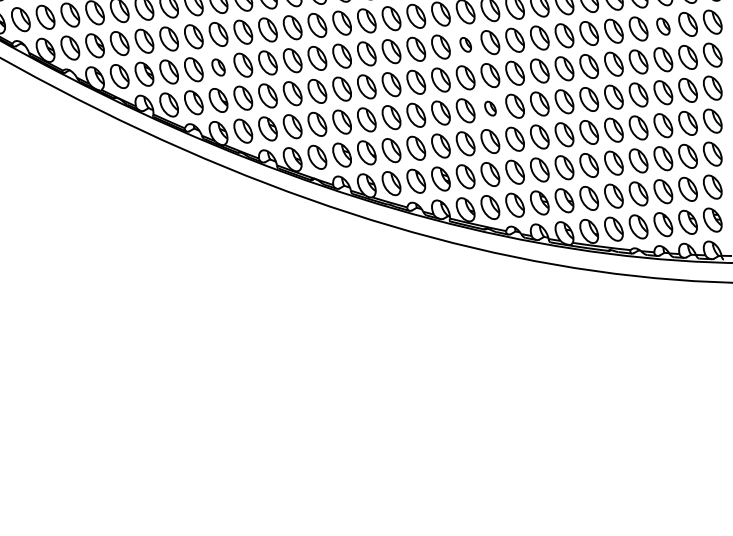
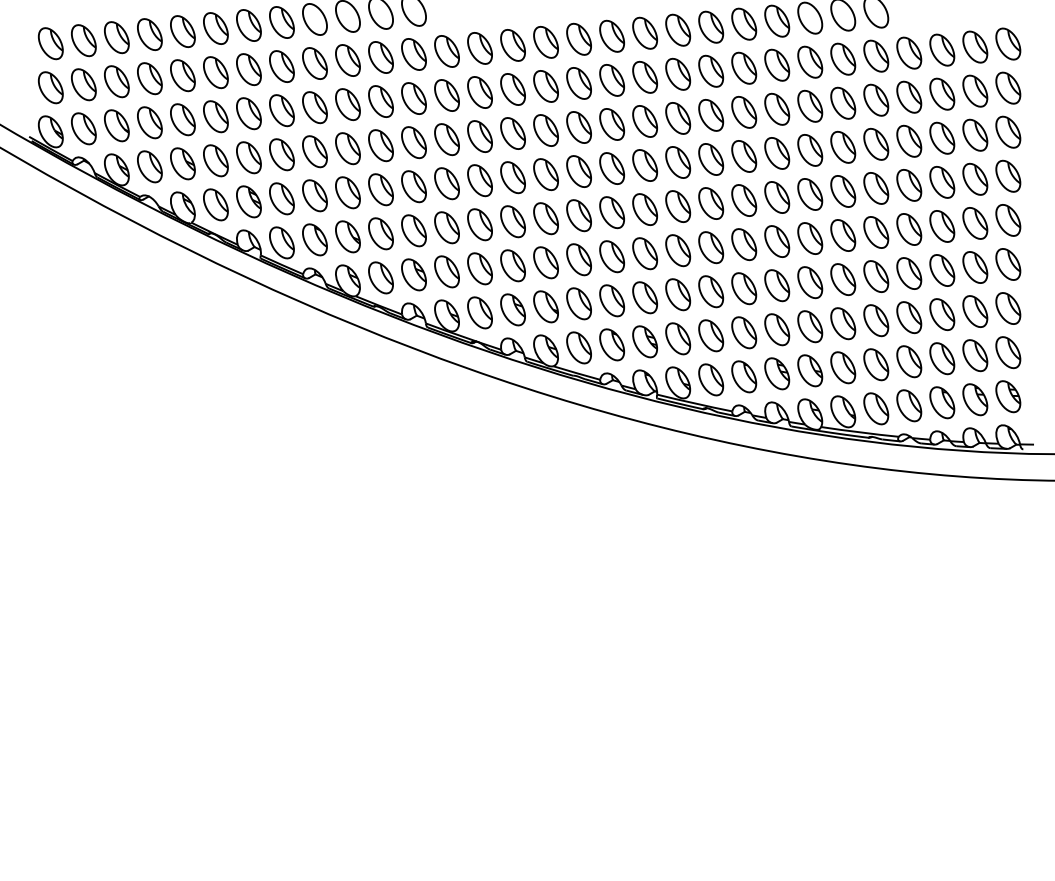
part: (663, 26) -> (942, 137), size x1.43
part: (465, 44) -> (678, 162), size x1.67
part: (218, 67) -> (347, 192), size x1.43
part: (490, 108) -> (711, 247), size x1.67

